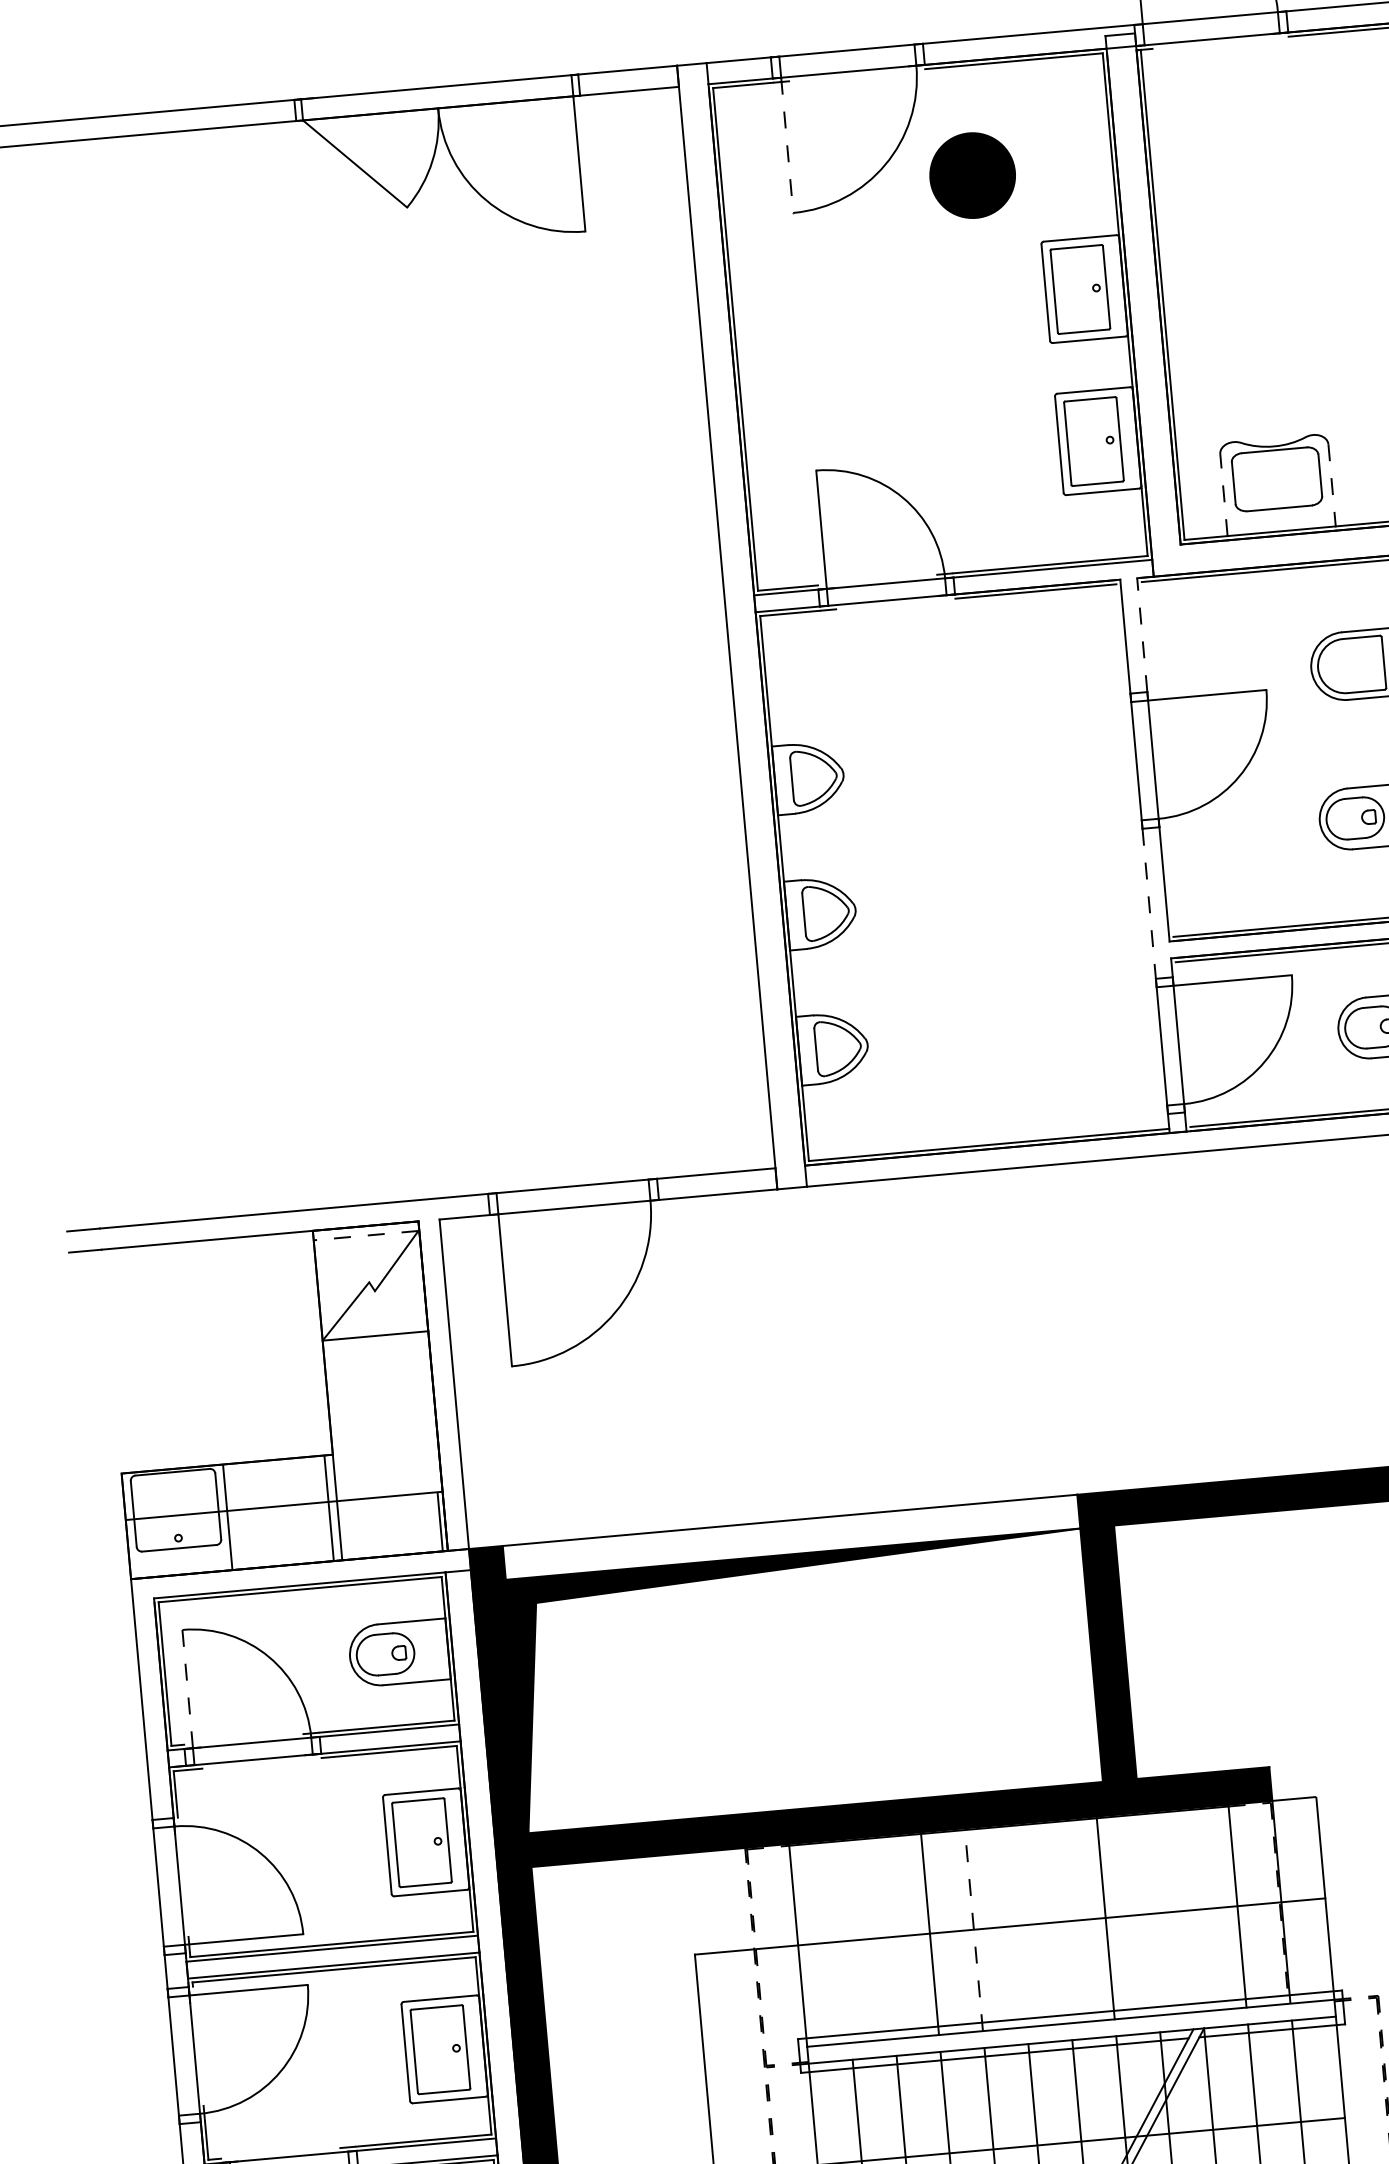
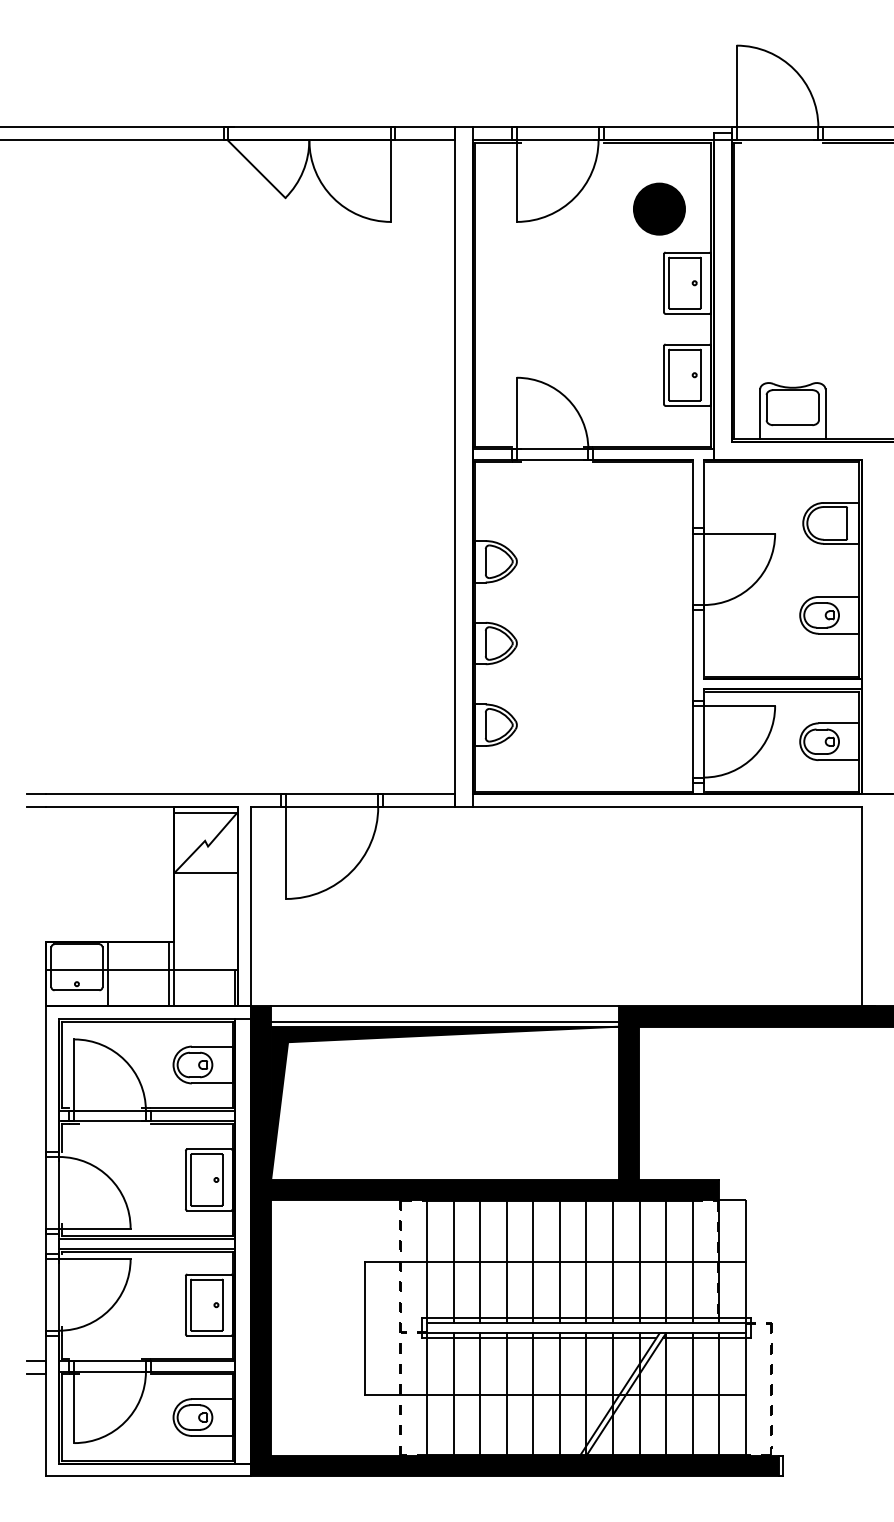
line: (786, 146) -> (516, 181), dashed -> solid
part: (972, 174) -> (659, 208), moved
line: (1332, 485) -> (825, 414), dashed -> solid
line: (1224, 495) -> (760, 414), dashed -> solid
line: (1142, 634) -> (703, 493), dashed -> solid
line: (1149, 905) -> (693, 656), dashed -> solid
line: (365, 1235) -> (205, 812), dashed -> solid
line: (791, 1545) -> (444, 1021), added
line: (187, 1689) -> (74, 1075), dashed -> solid
line: (1194, 1909) -> (666, 1261), added
line: (1149, 1913) -> (639, 1261), added
line: (1061, 1921) -> (586, 1261), added
line: (1017, 1925) -> (559, 1261), added
line: (974, 1929) -> (533, 1261), dashed -> solid
line: (886, 1937) -> (480, 1261), added
line: (841, 1941) -> (453, 1261), added

